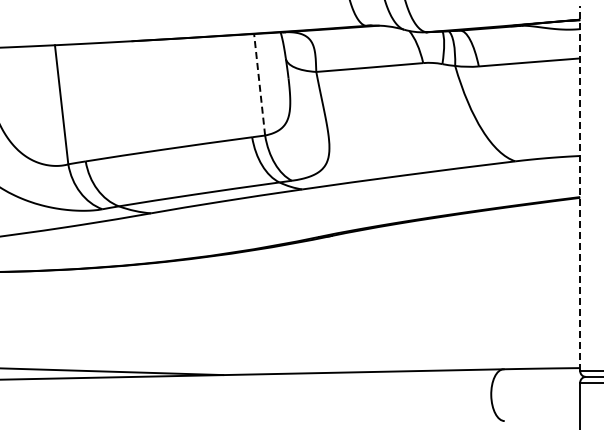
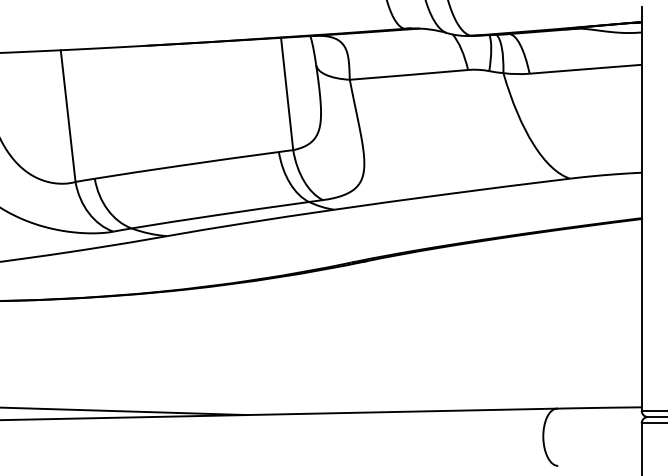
line: (259, 84) -> (286, 93), dashed -> solid
line: (580, 188) -> (642, 208), dashed -> solid

